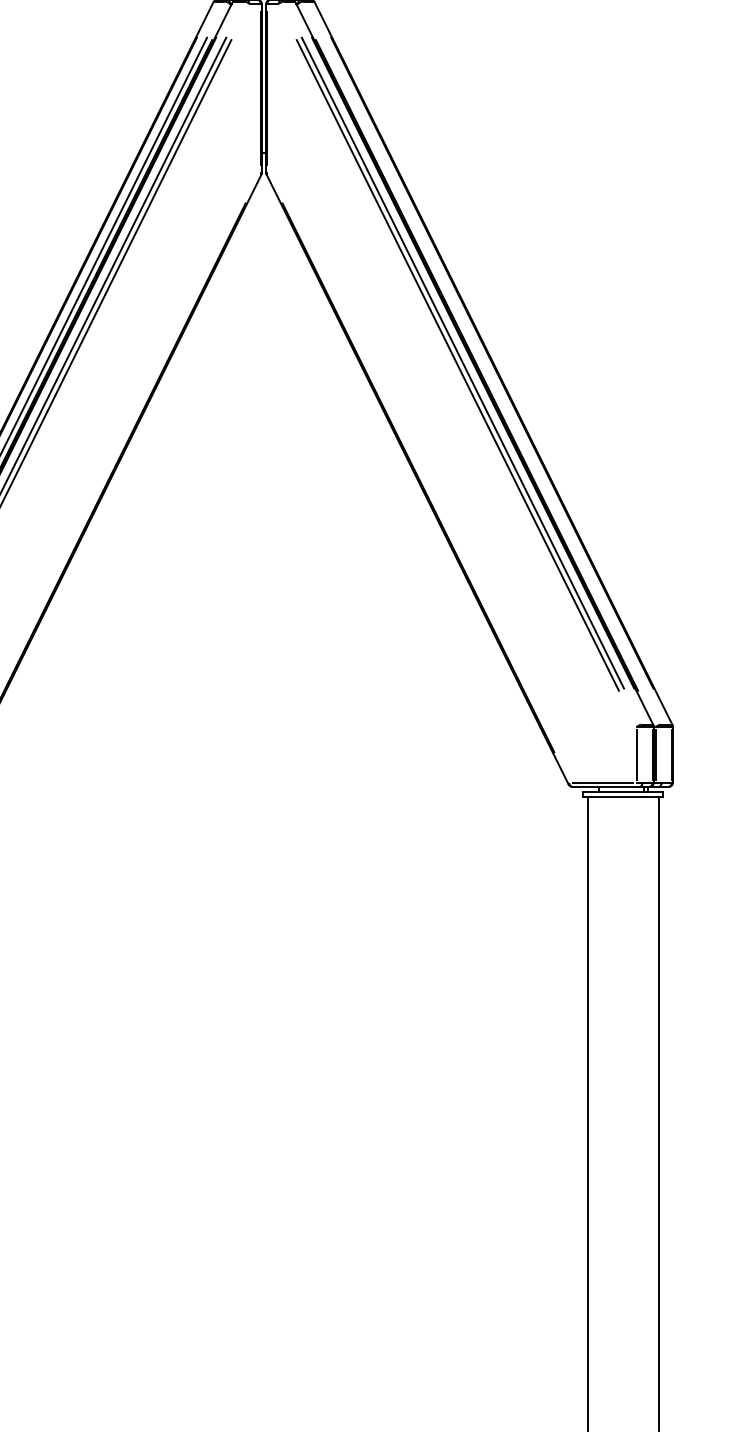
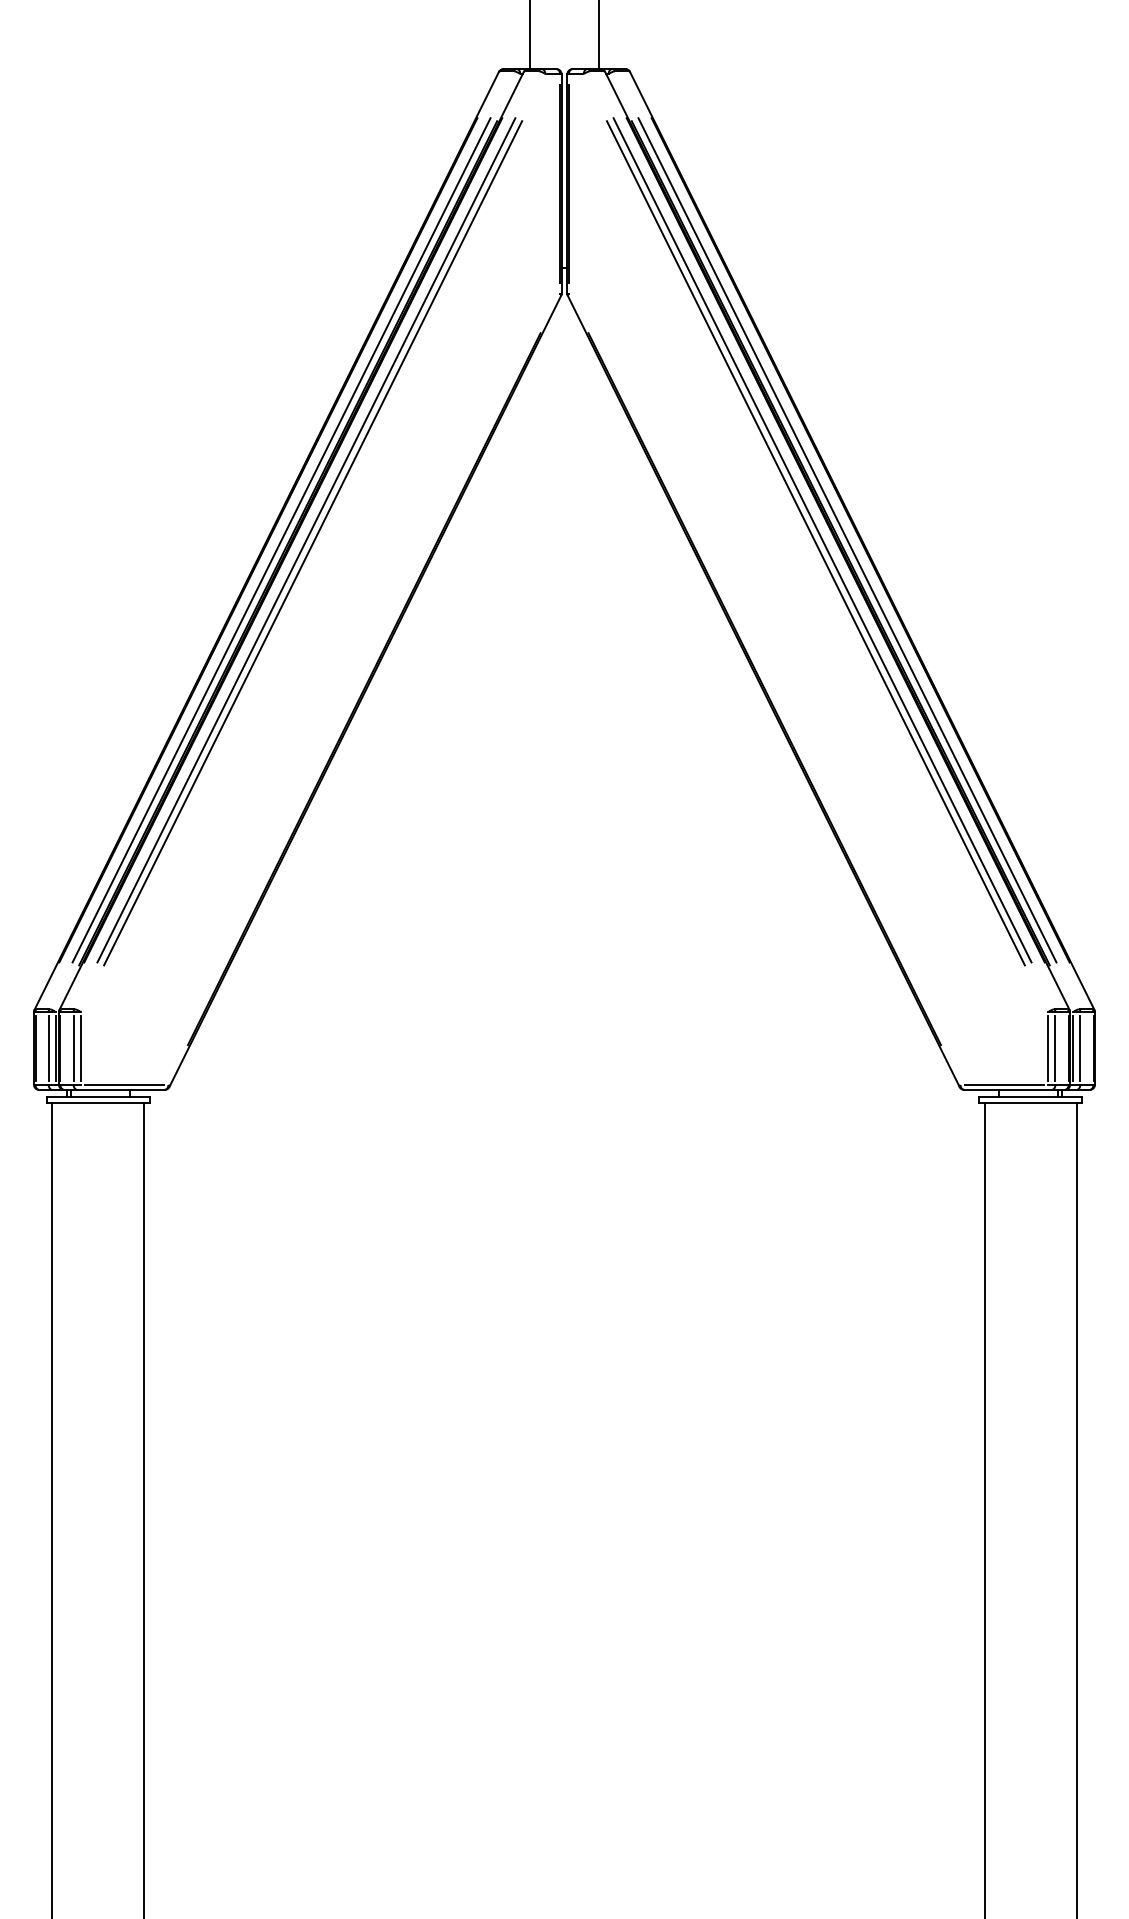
line: (482, 363) -> (847, 540), added
line: (642, 754) -> (1055, 1048), added
line: (661, 754) -> (1080, 1048), added

